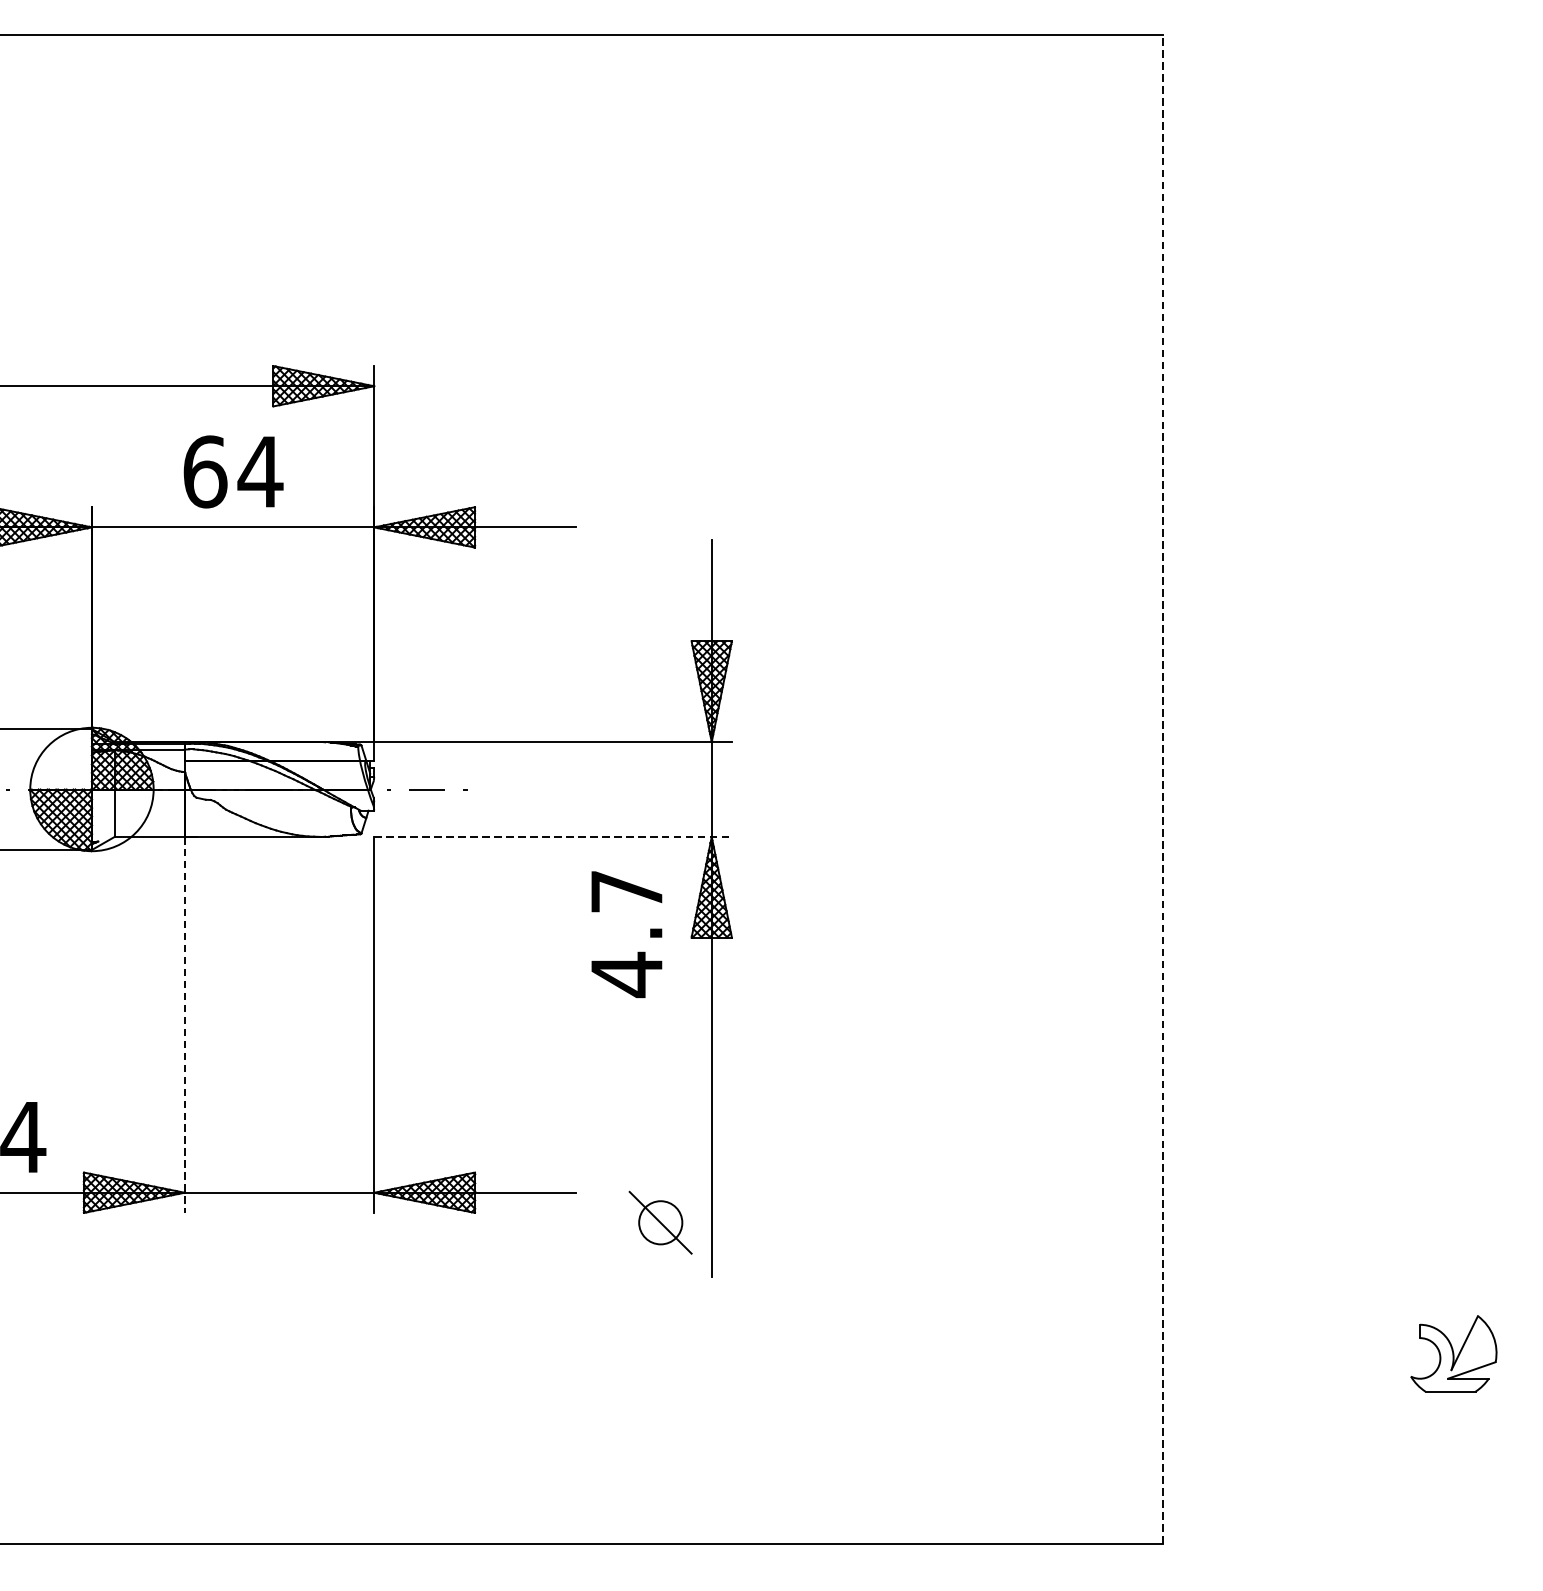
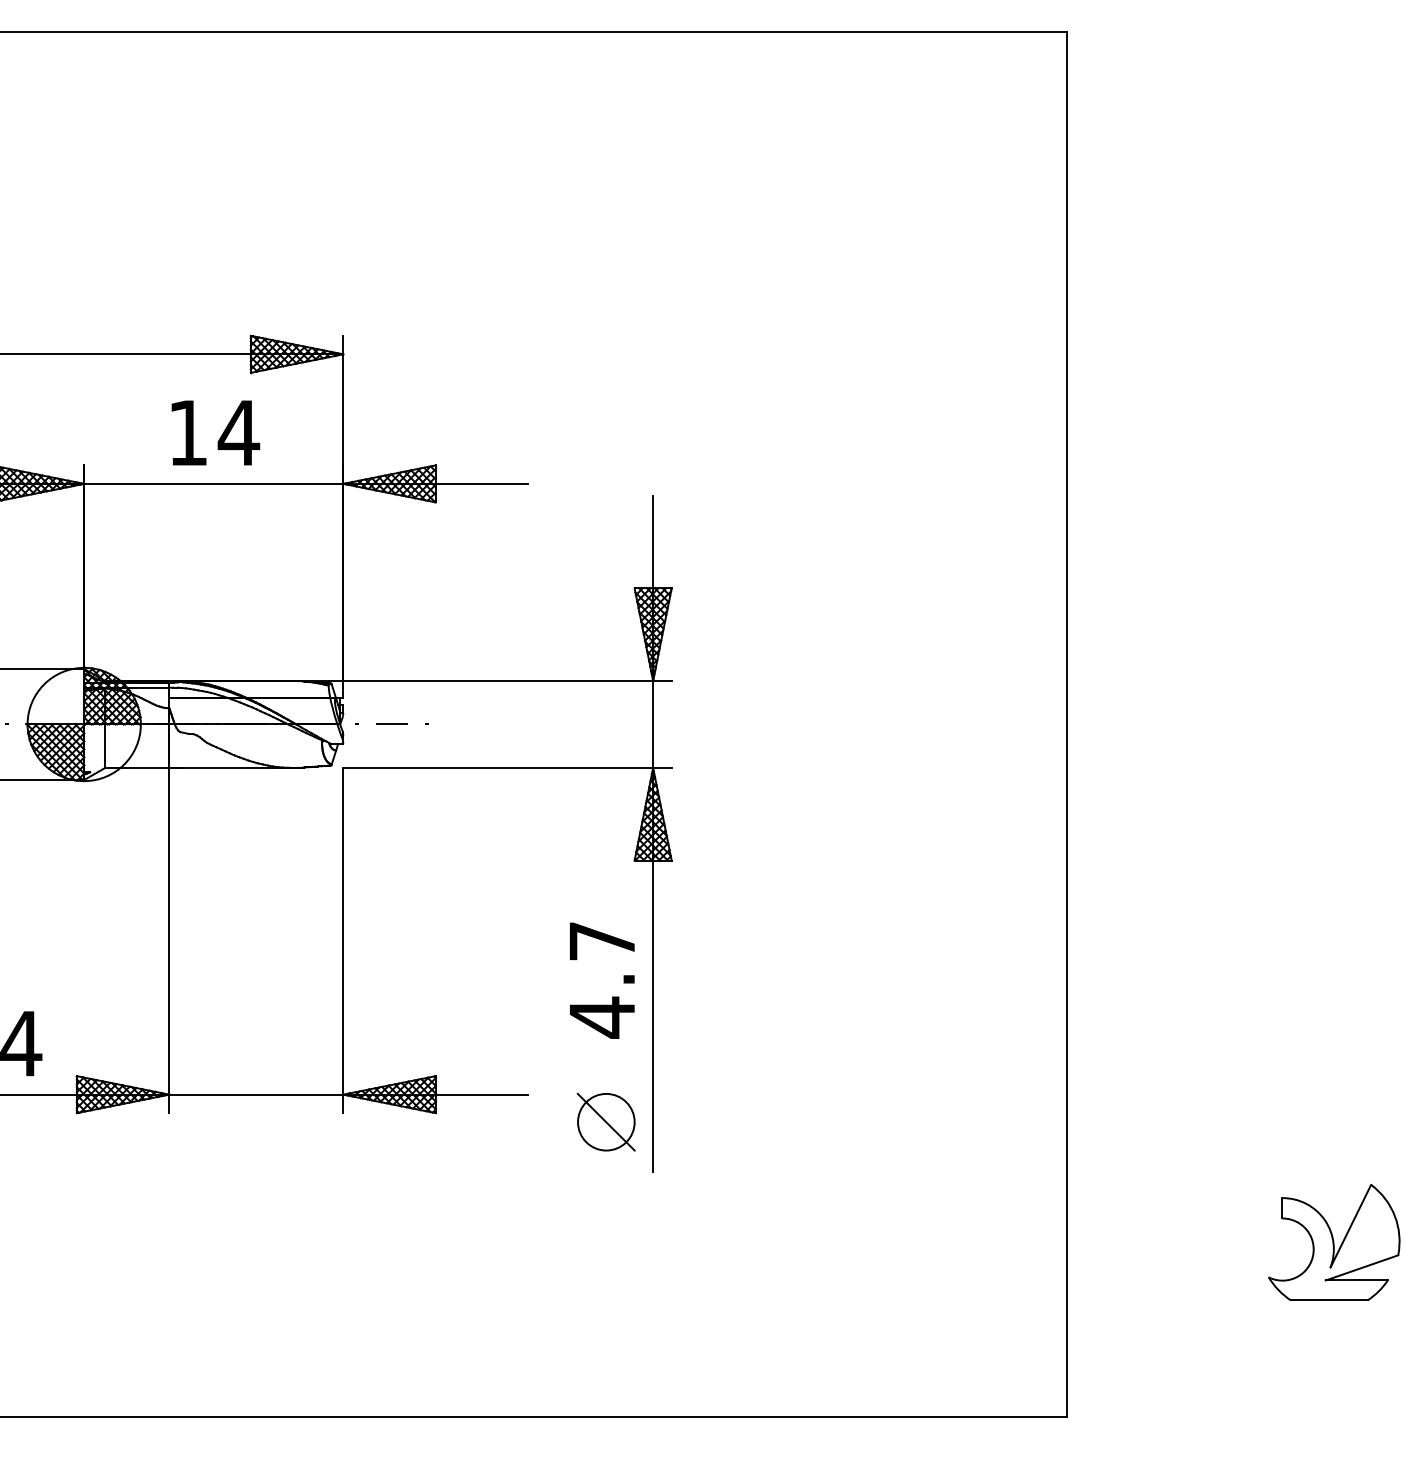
text: (205, 471) -> (188, 432), 64 -> 14
line: (1163, 789) -> (1067, 724), dashed -> solid
line: (554, 836) -> (508, 767), dashed -> solid
text: (627, 934) -> (602, 980), moved
line: (184, 1024) -> (169, 940), dashed -> solid
circle: (660, 1222) -> (606, 1121), size x1.43
part: (1454, 1353) -> (1334, 1242), size x1.67

